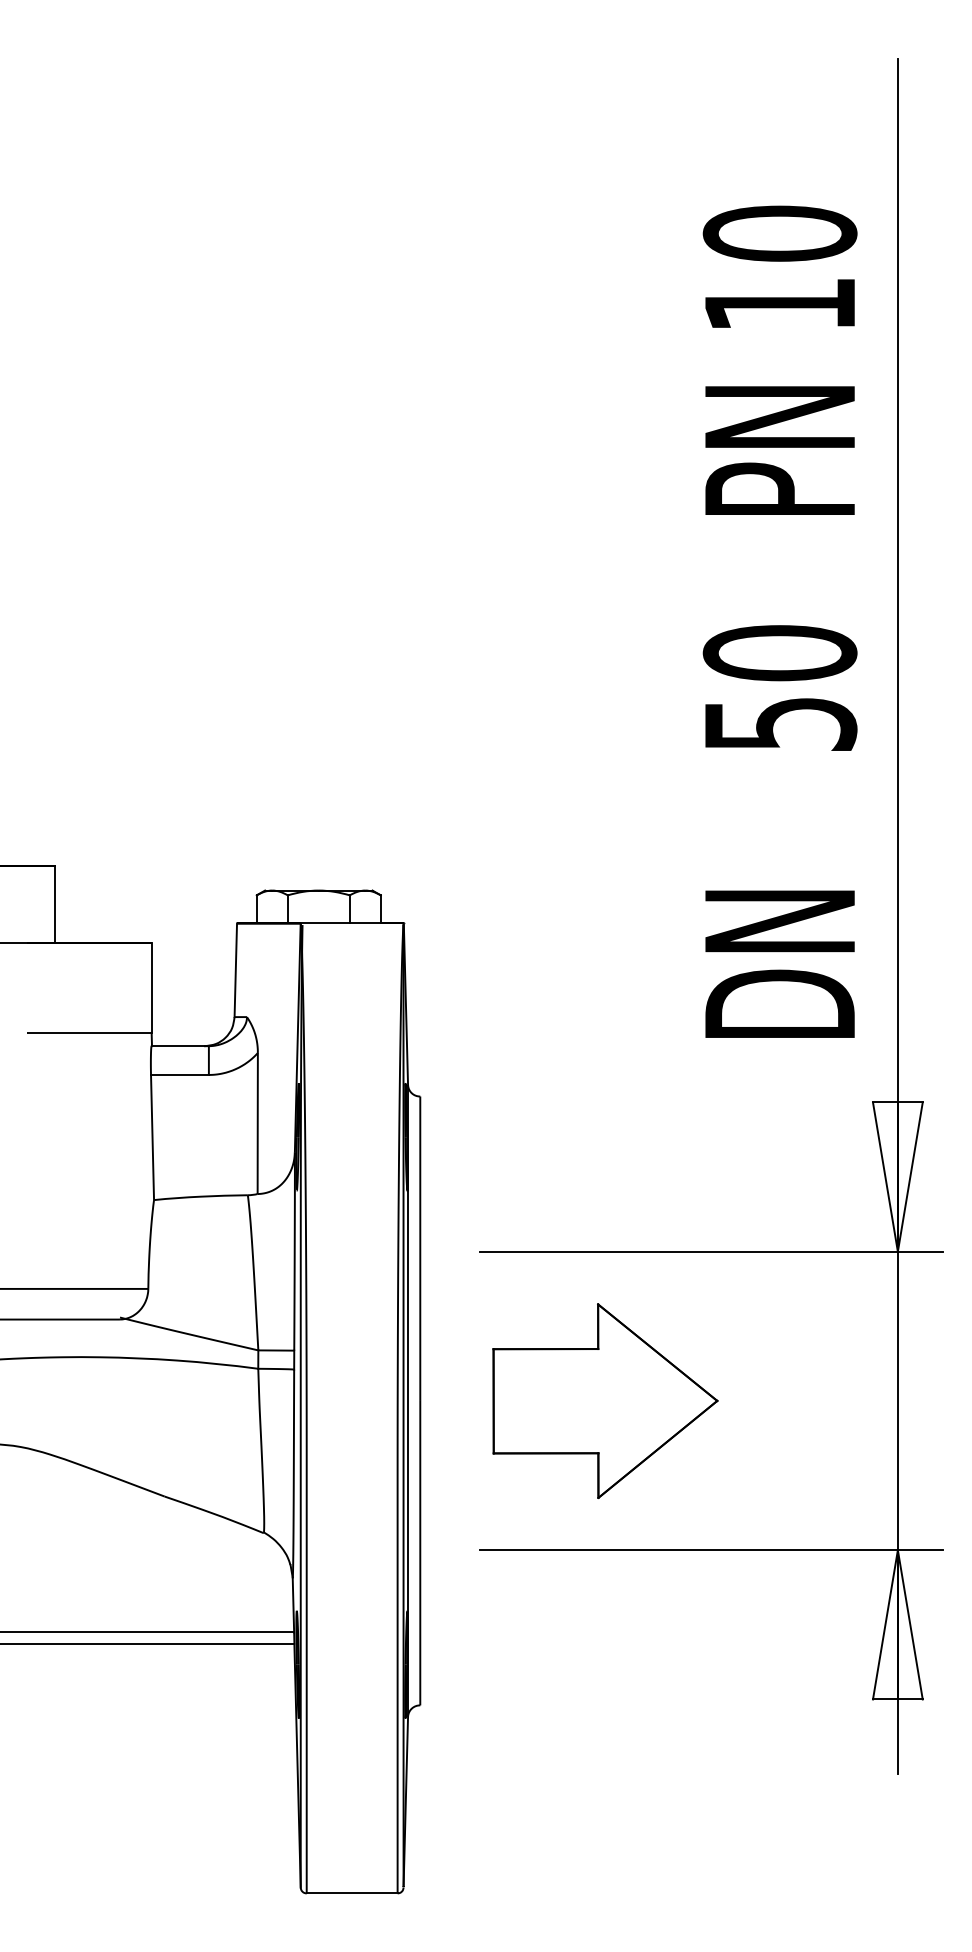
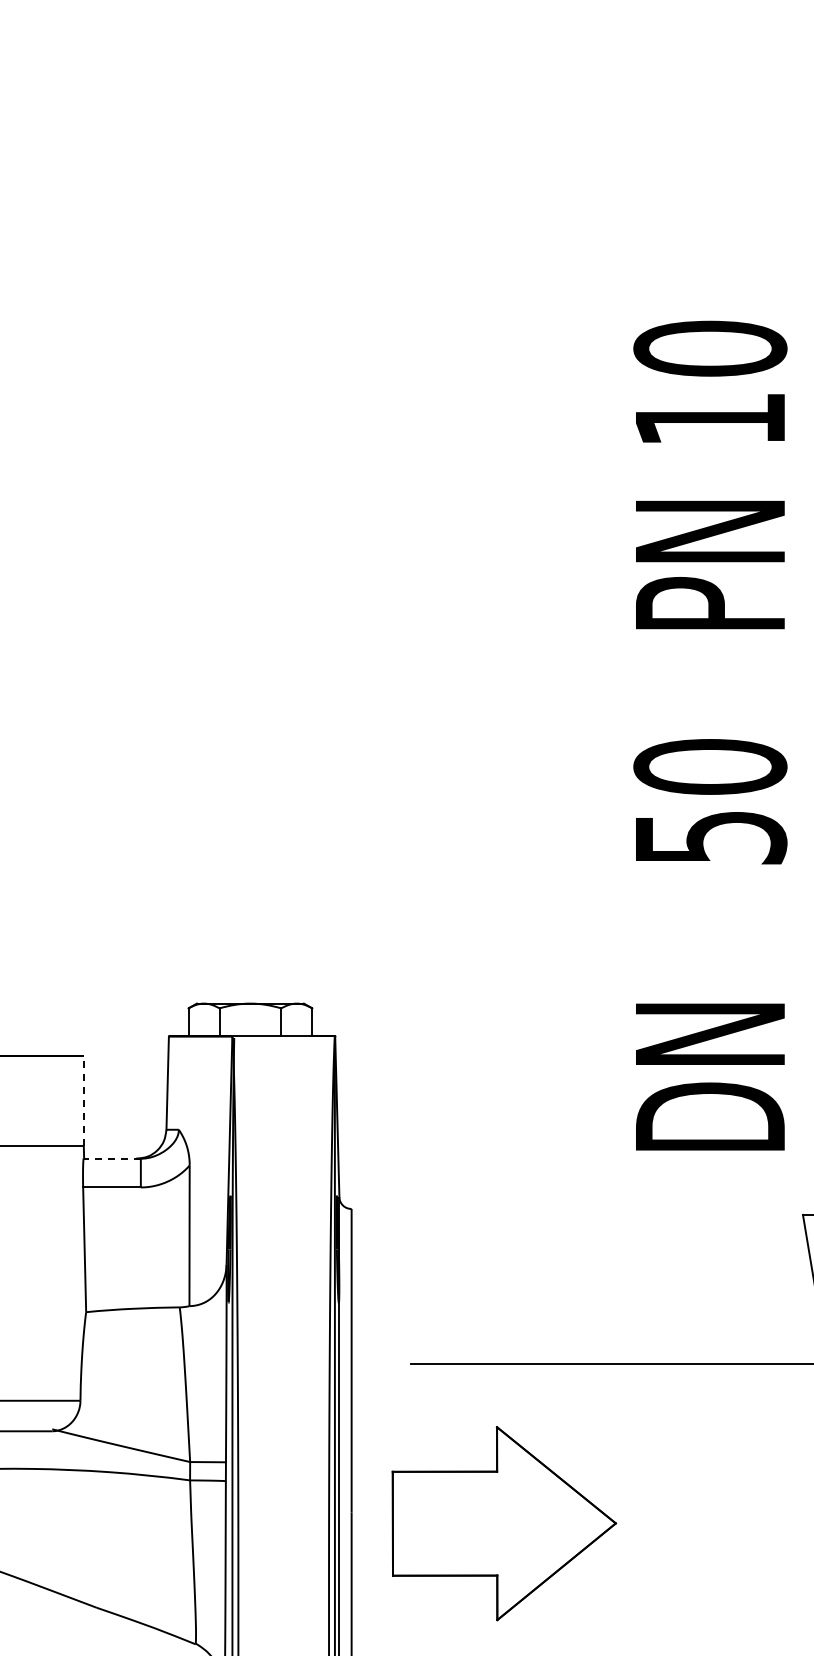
line: (151, 988) -> (83, 1101), solid -> dashed
line: (180, 1046) -> (112, 1159), solid -> dashed
part: (605, 1400) -> (504, 1522), moved

